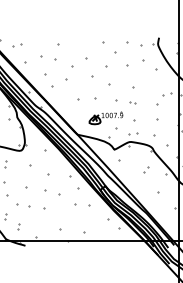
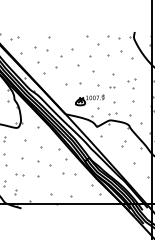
part: (167, 94) -> (131, 80), moved
part: (23, 205) -> (19, 174), size x0.62

